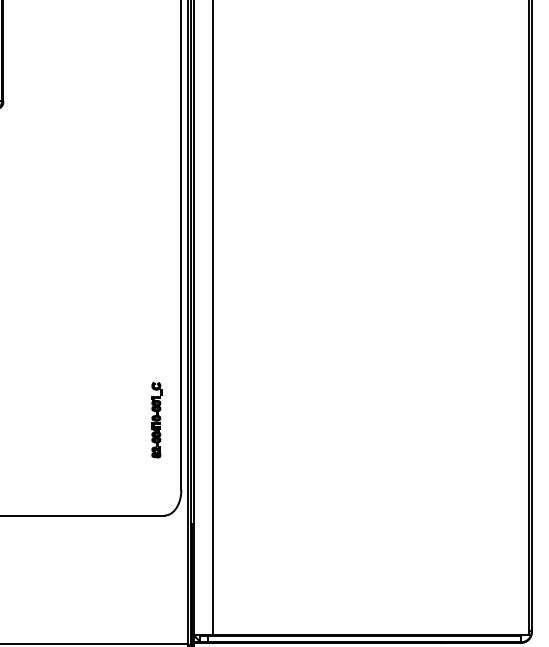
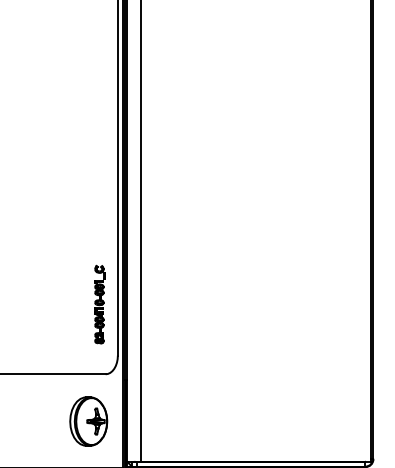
part: (156, 420) -> (99, 304), size x1.43
part: (141, 580) -> (88, 421), added

